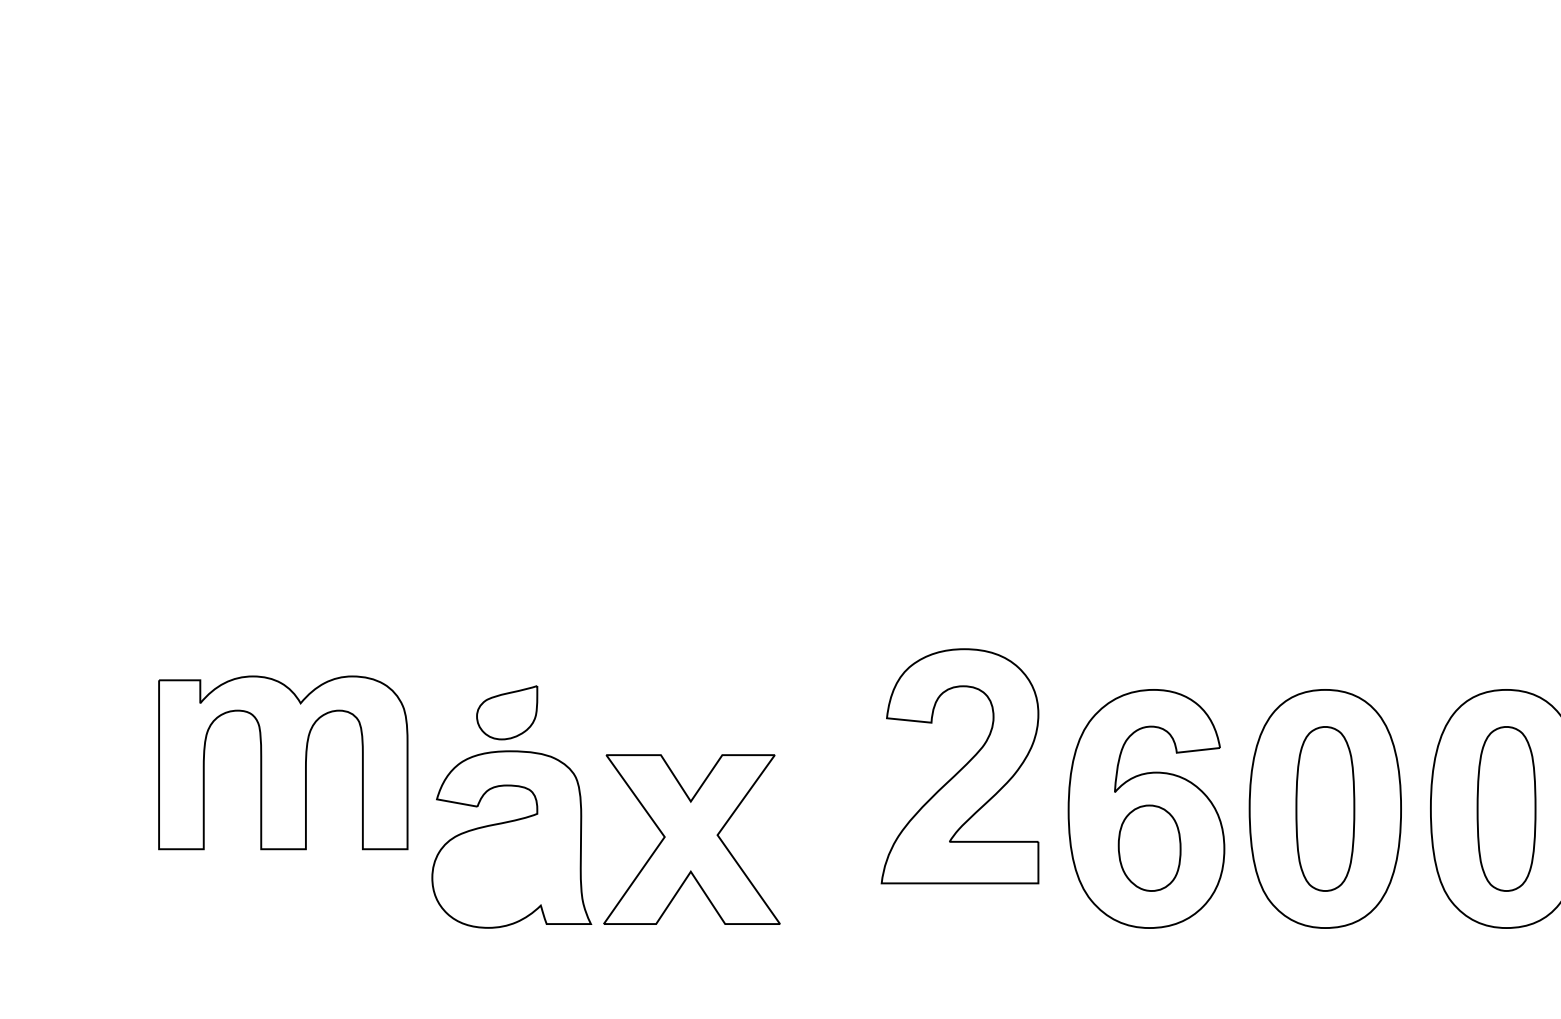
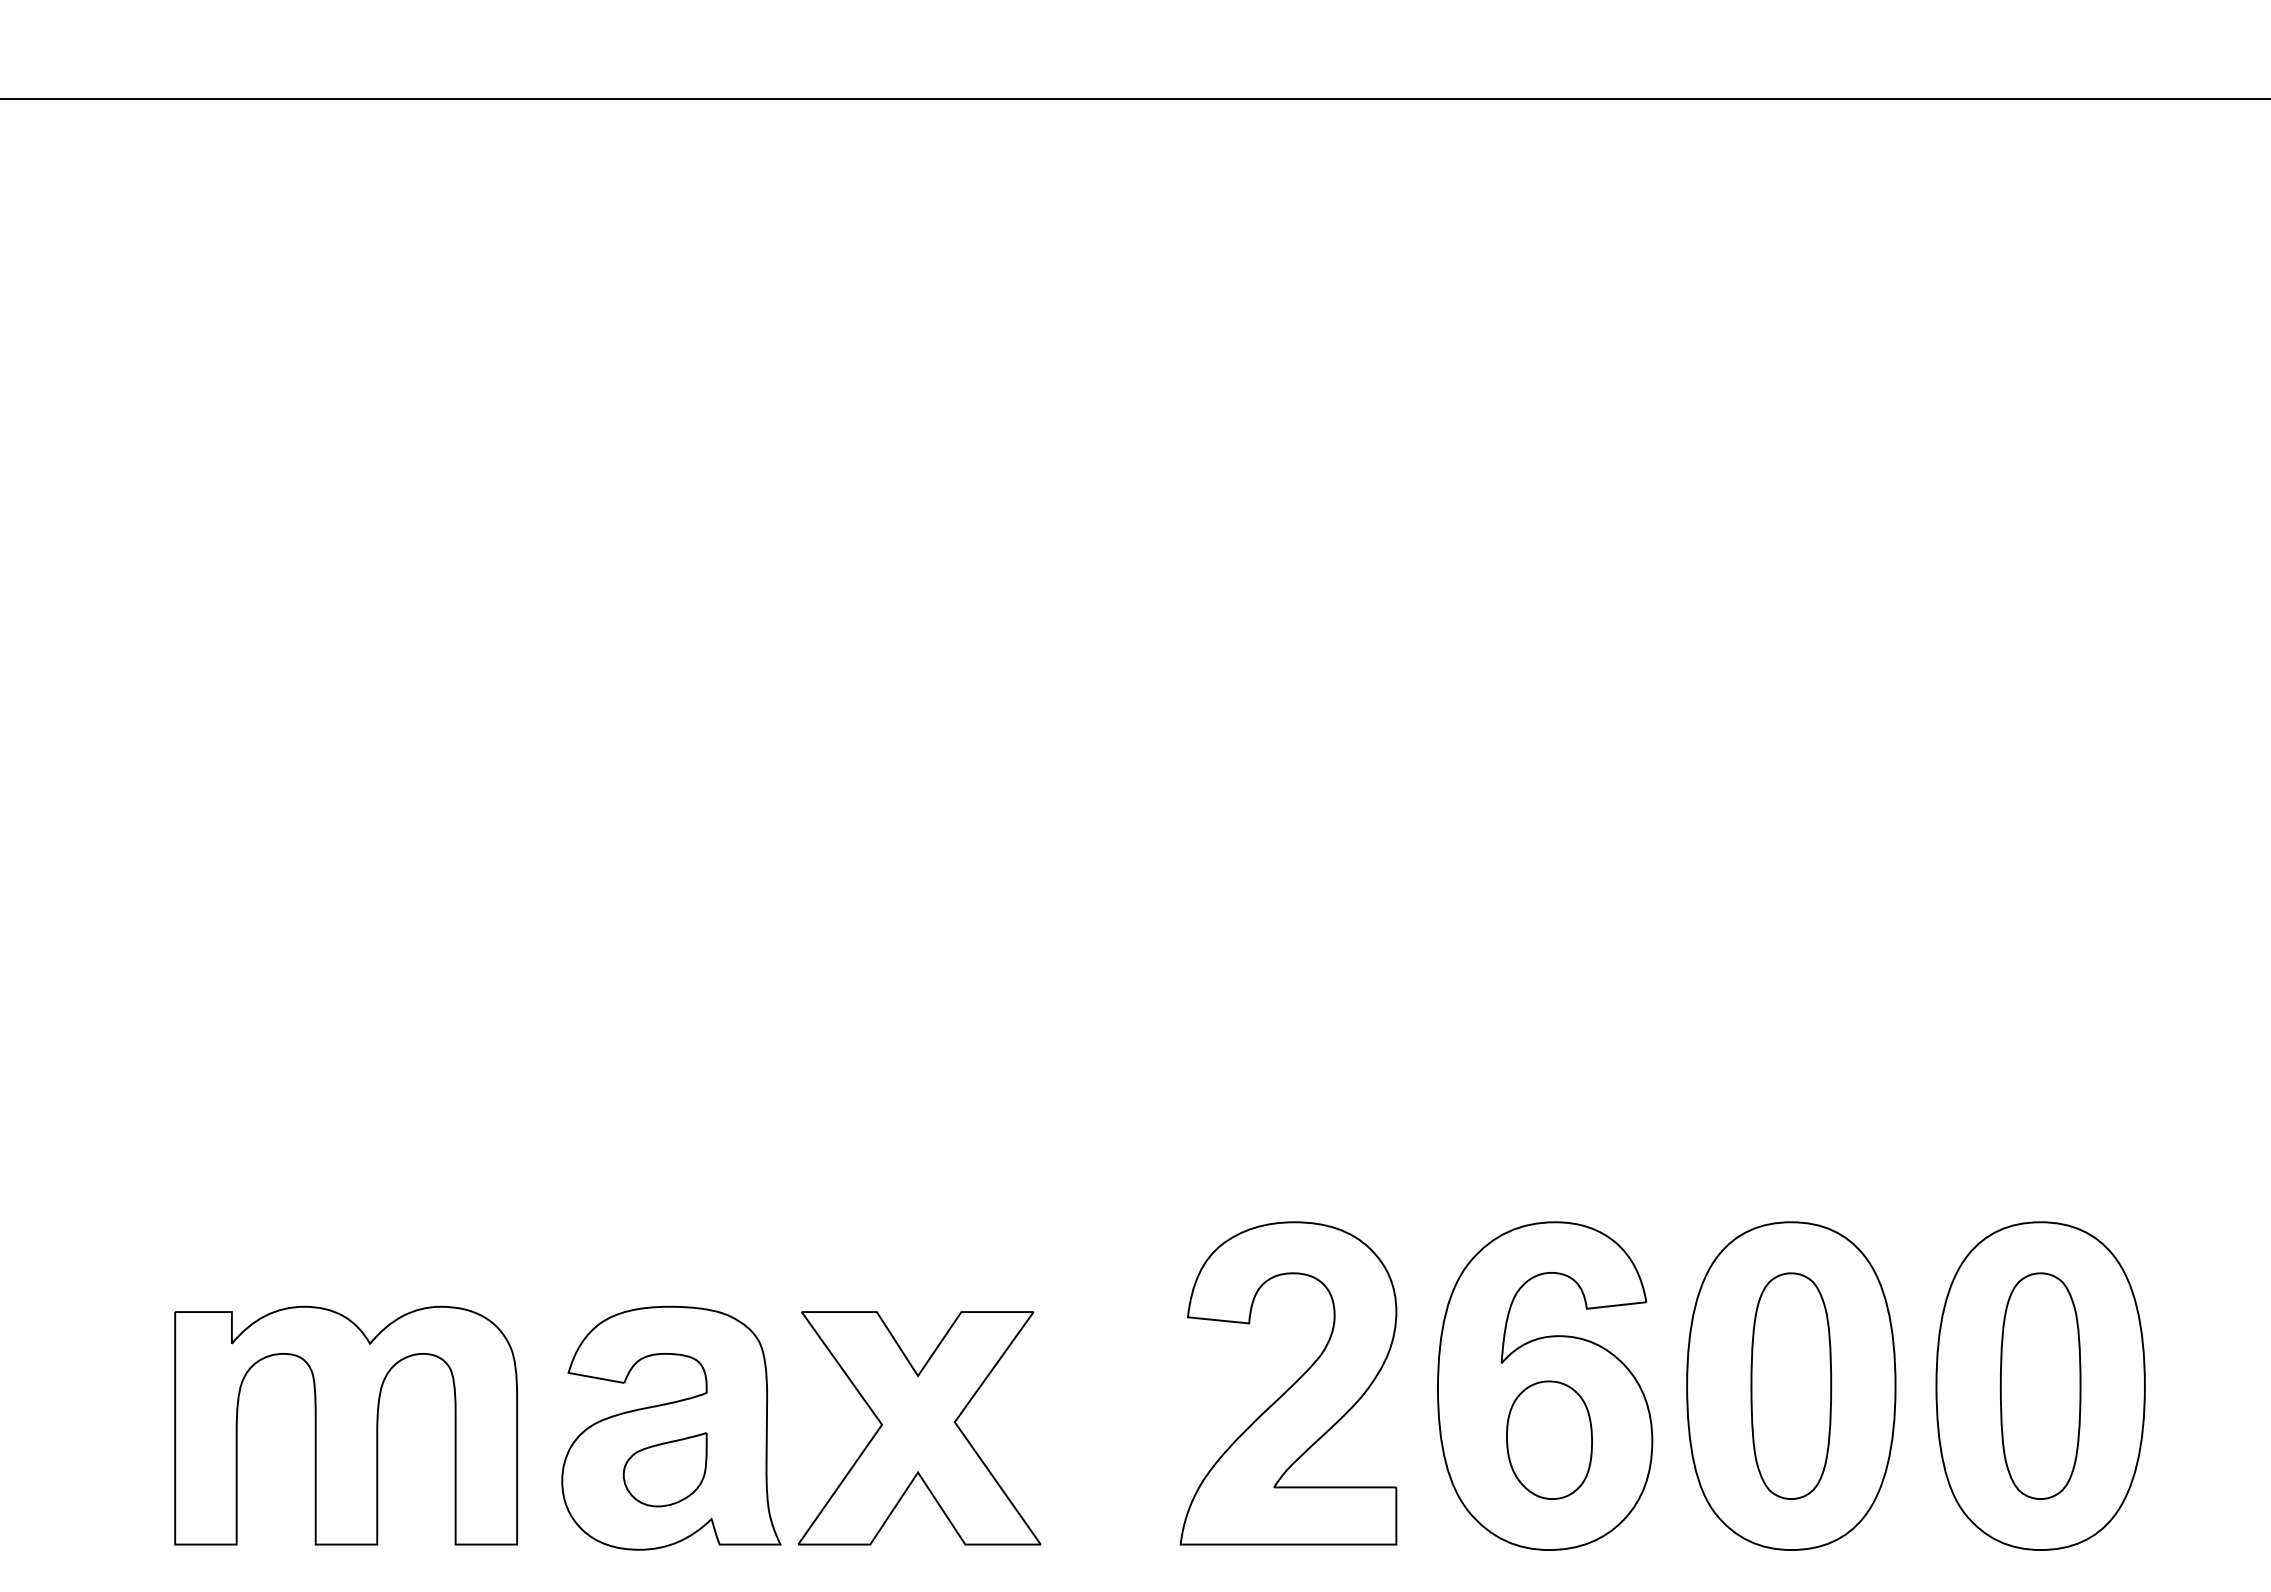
part: (506, 712) -> (664, 1469), moved
part: (282, 762) -> (345, 1425), moved
part: (960, 766) -> (1288, 1383), moved

